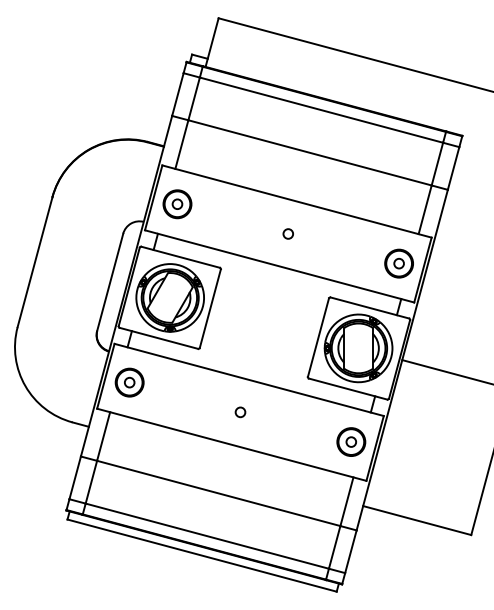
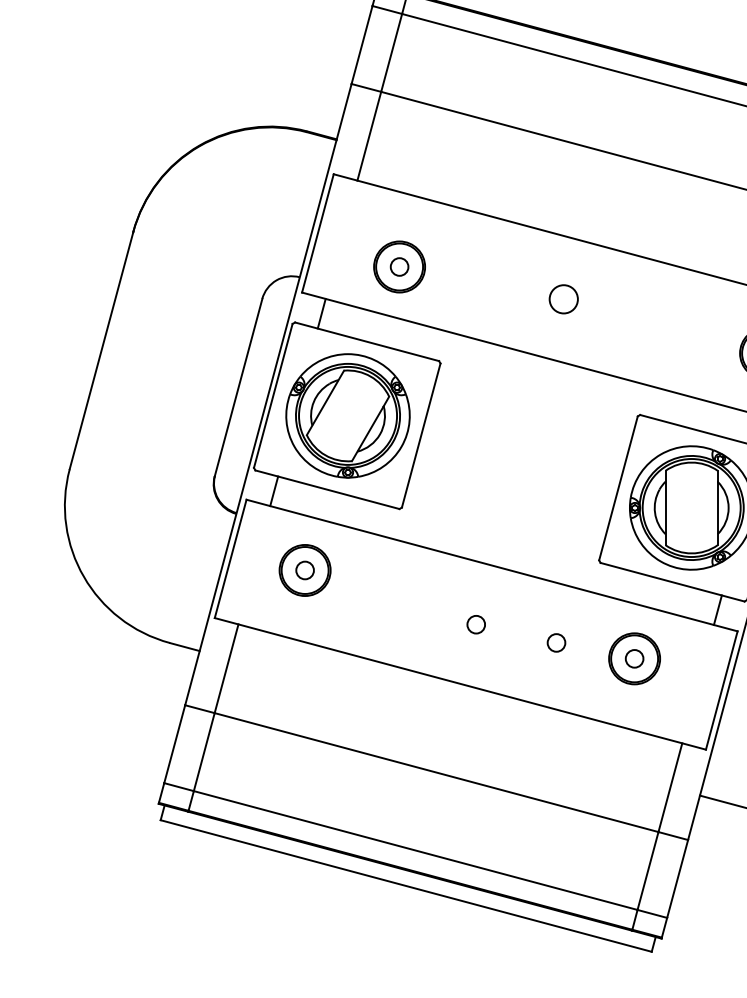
part: (177, 204) -> (399, 267), moved
circle: (287, 233) -> (561, 298), size x1.6
part: (129, 382) -> (304, 570), moved
circle: (284, 422) -> (556, 643), added
part: (351, 441) -> (634, 657), moved

